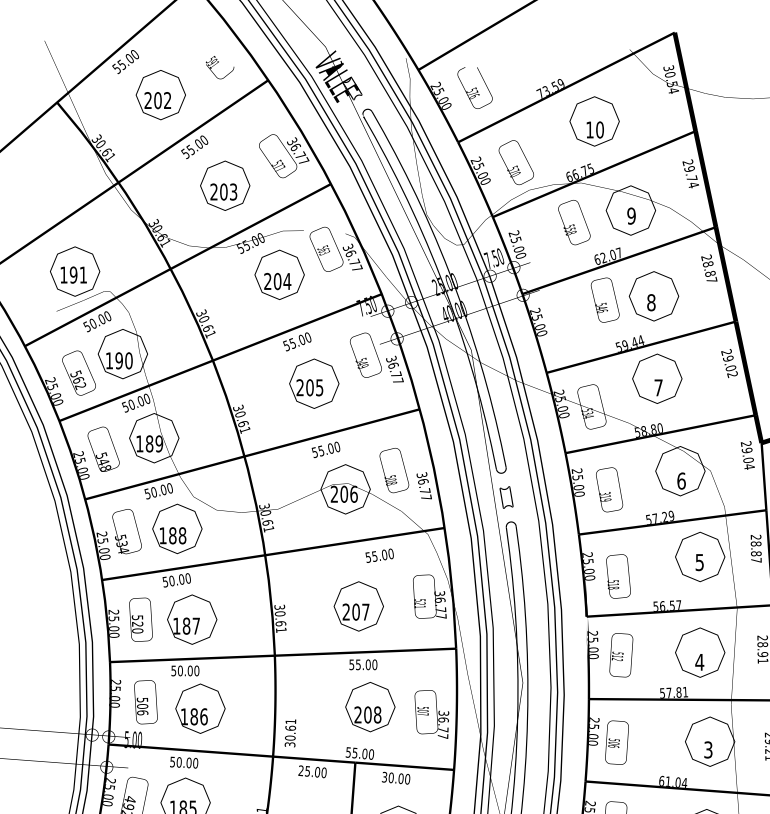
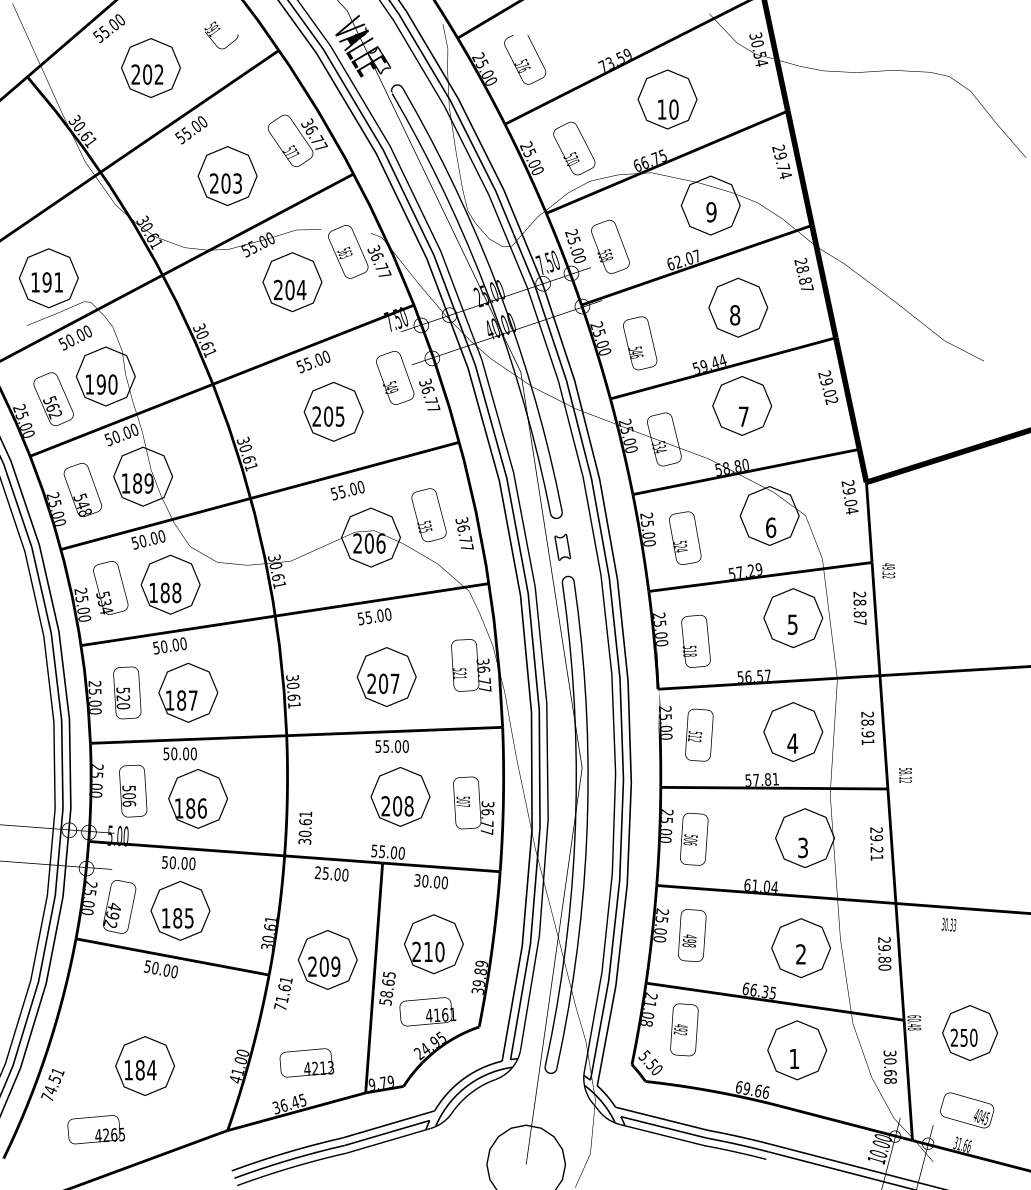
text: (574, 222) -> (610, 246), moved
text: (605, 300) -> (640, 343), moved
text: (391, 481) -> (425, 528), 508 -> 535
text: (605, 496) -> (680, 546), 319 -> 524
text: (379, 555) -> (374, 616), moved

